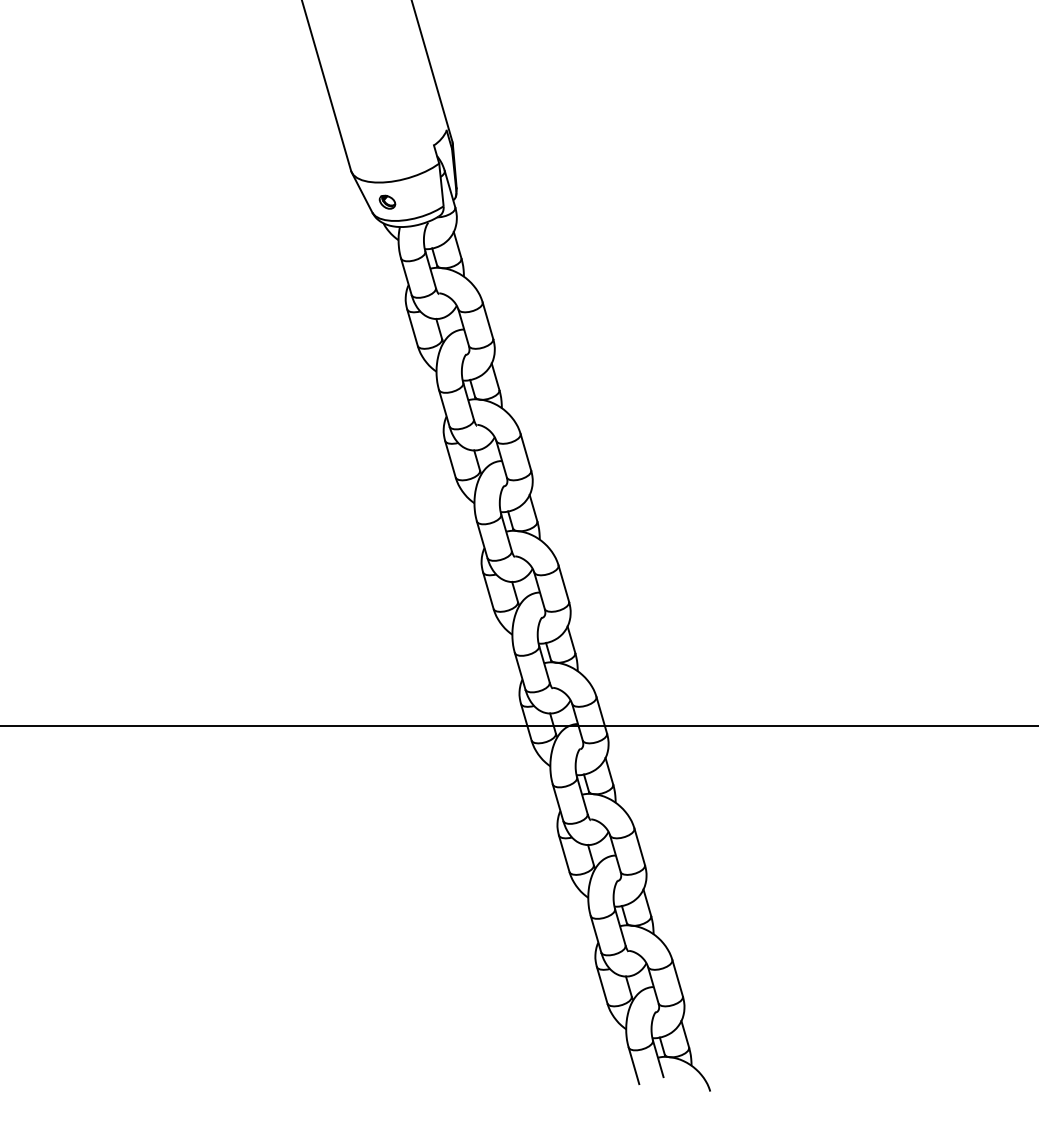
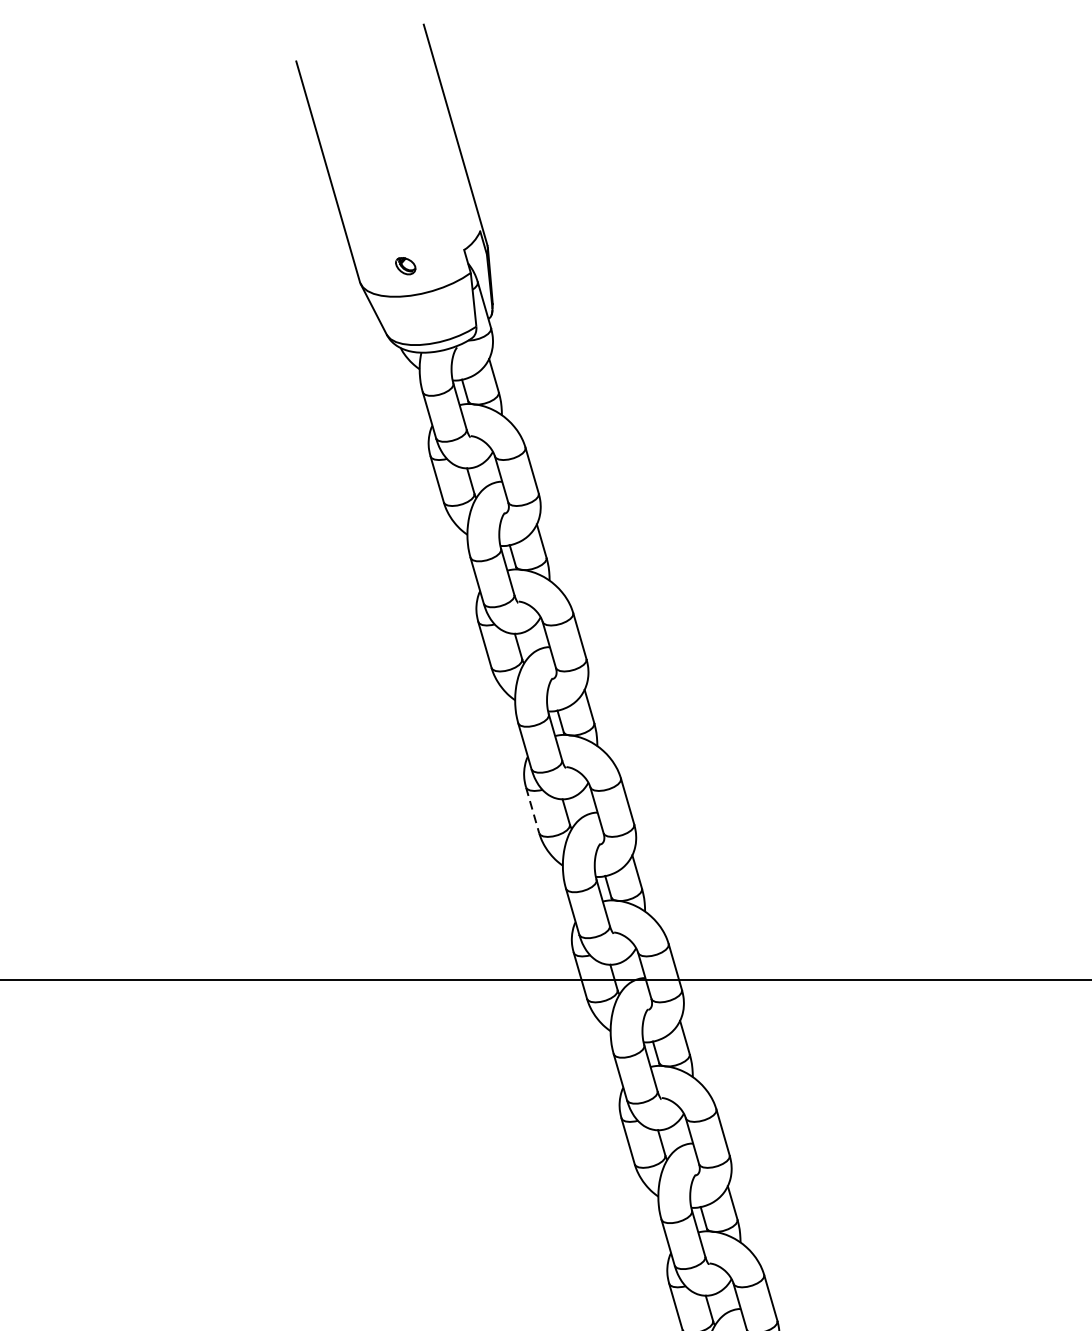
part: (387, 201) -> (405, 265), moved
line: (488, 591) -> (532, 811), solid -> dashed

